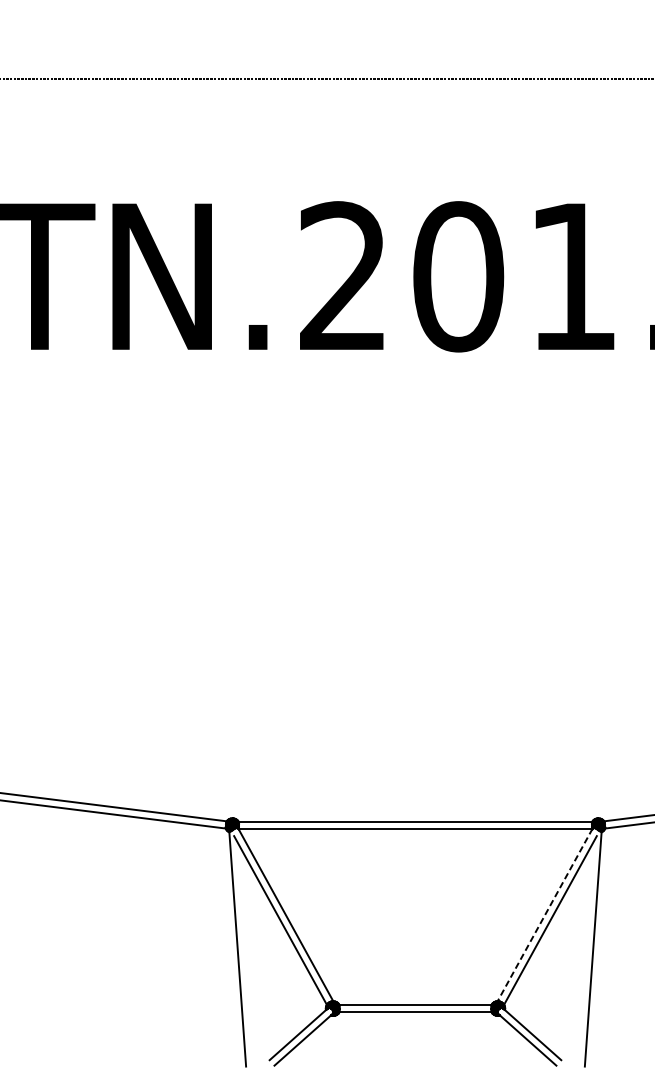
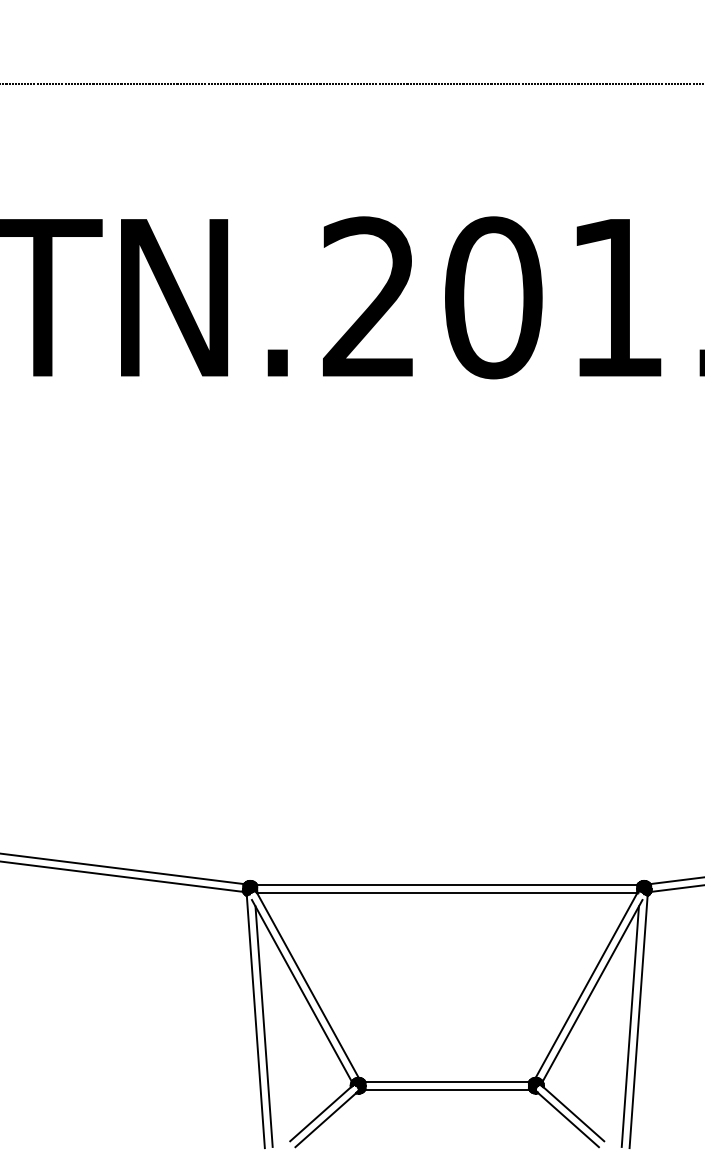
line: (544, 915) -> (586, 985), dashed -> solid
line: (244, 953) -> (263, 1026), added
line: (584, 953) -> (629, 1026), added

